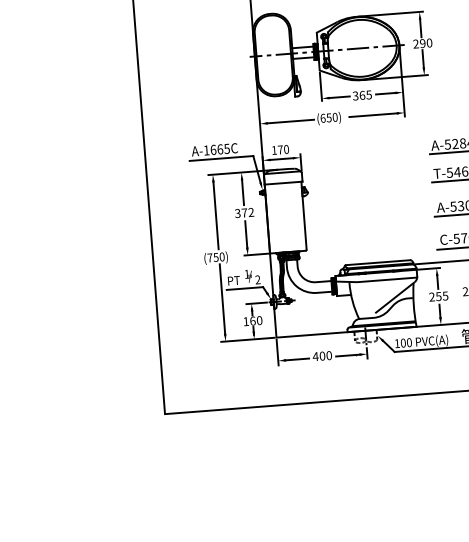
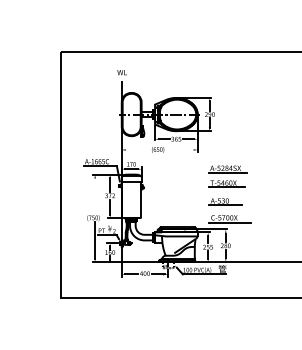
line: (373, 114) -> (181, 149), removed
line: (289, 120) -> (137, 149), removed
line: (216, 214) -> (95, 195), removed

